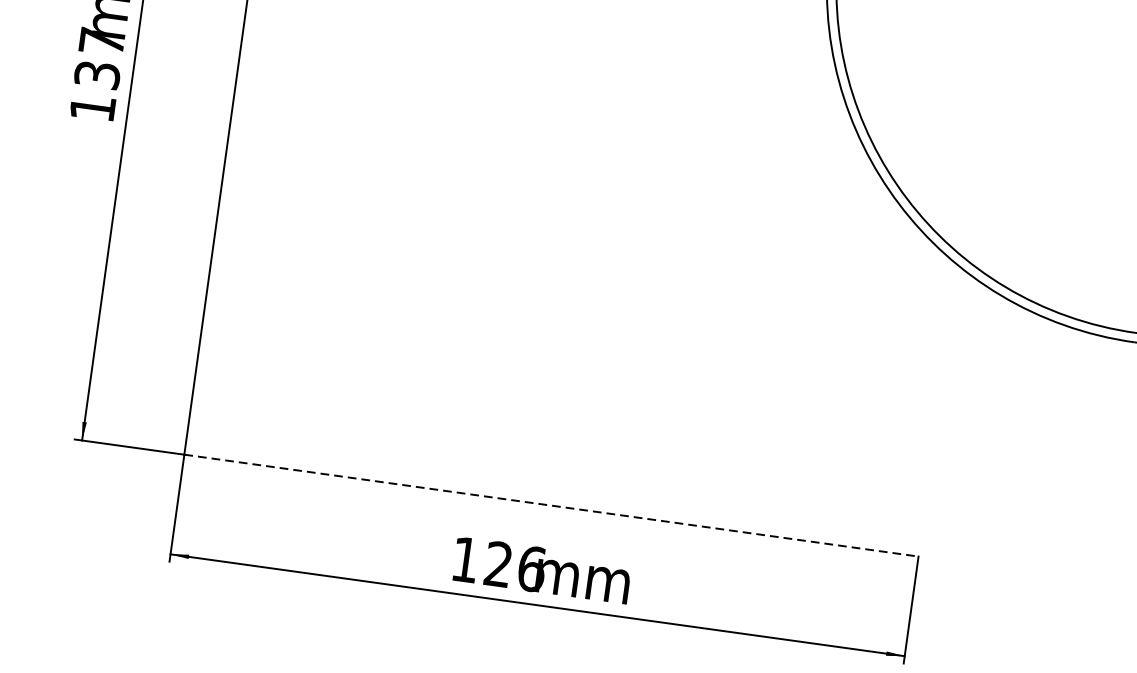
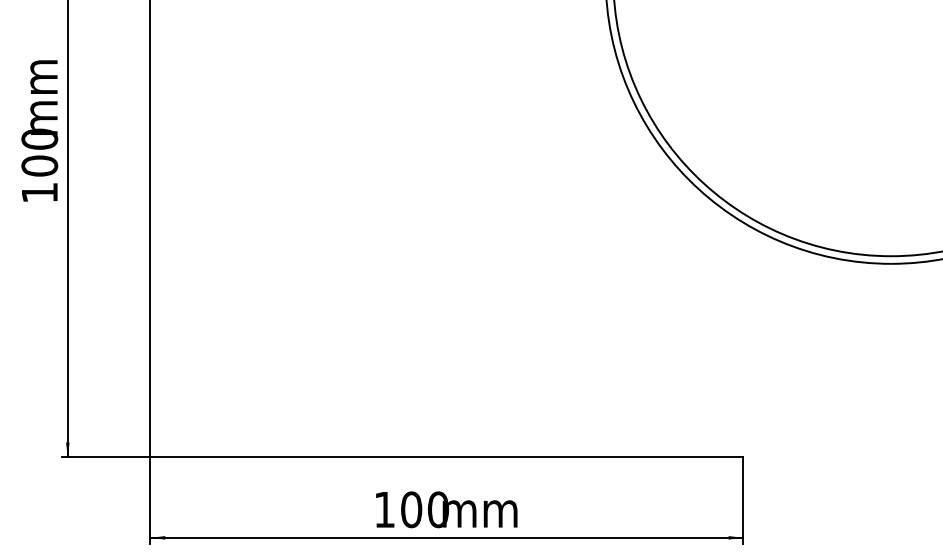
text: (99, 58) -> (39, 152), 137 -> 100
line: (550, 505) -> (446, 457), dashed -> solid
text: (515, 566) -> (425, 509), 126 -> 100

